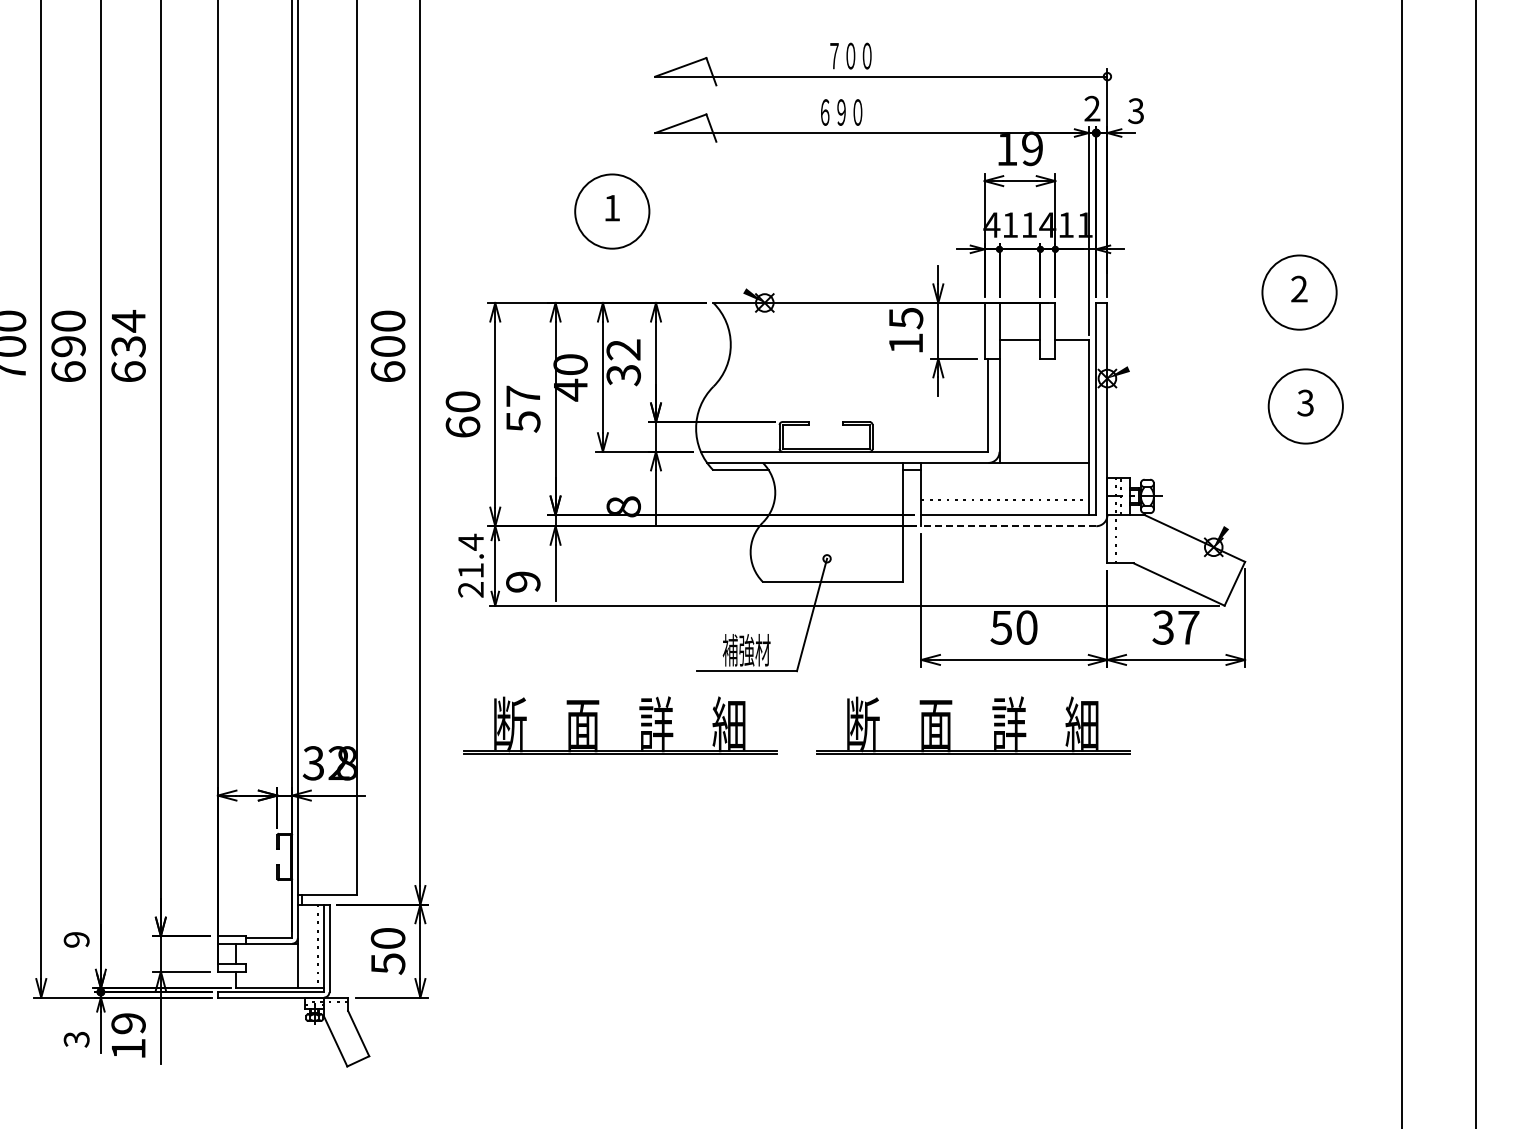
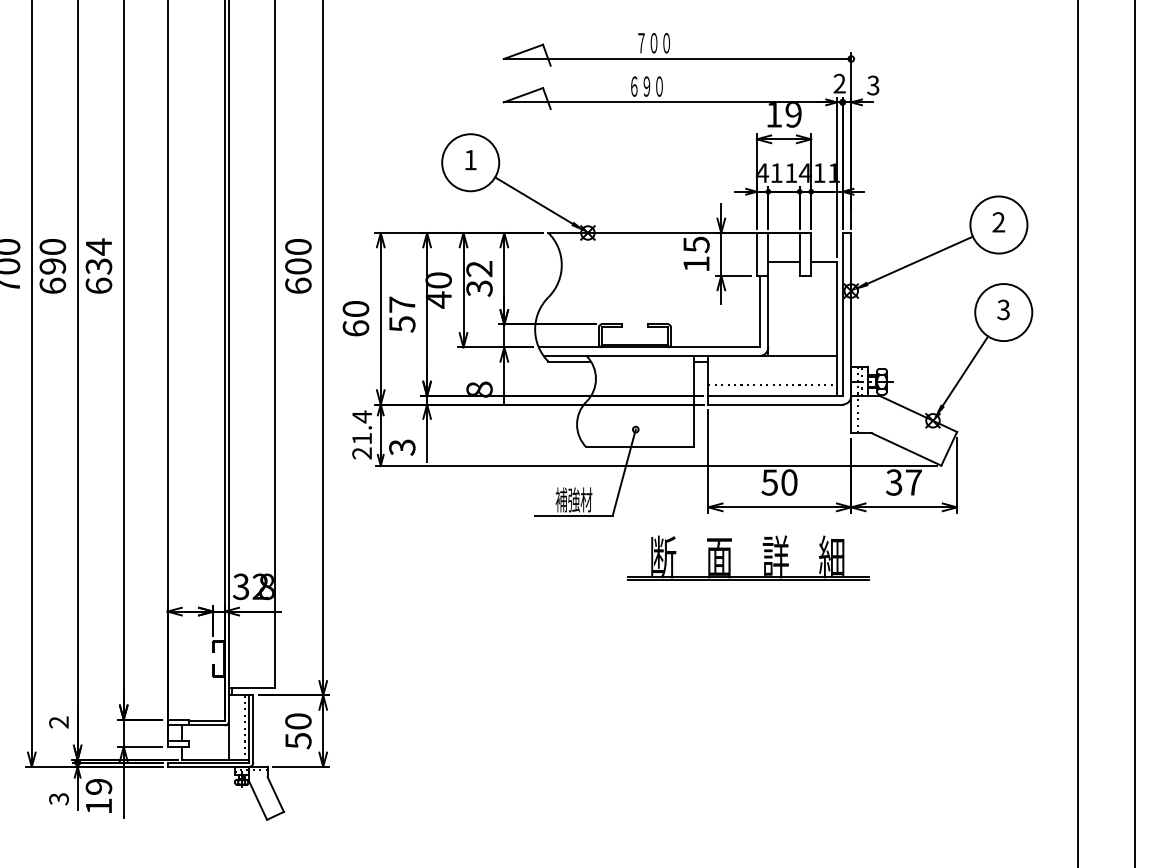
line: (694, 260) -> (533, 200), added
line: (1196, 338) -> (919, 260), added
line: (1255, 482) -> (965, 370), added
line: (1008, 526) -> (775, 404), dashed -> solid
text: (523, 581) -> (402, 447), 9 -> 3
part: (641, 725) -> (493, 557), removed
text: (76, 939) -> (58, 722), 9 -> 2

